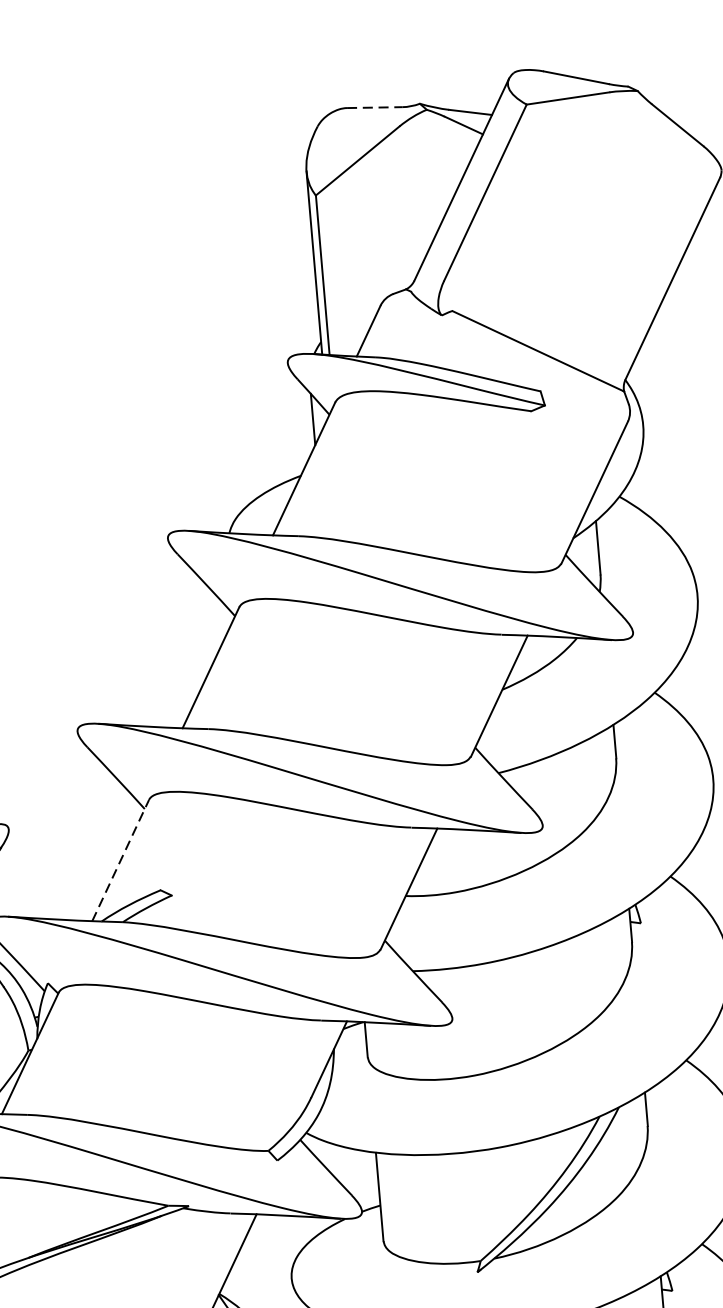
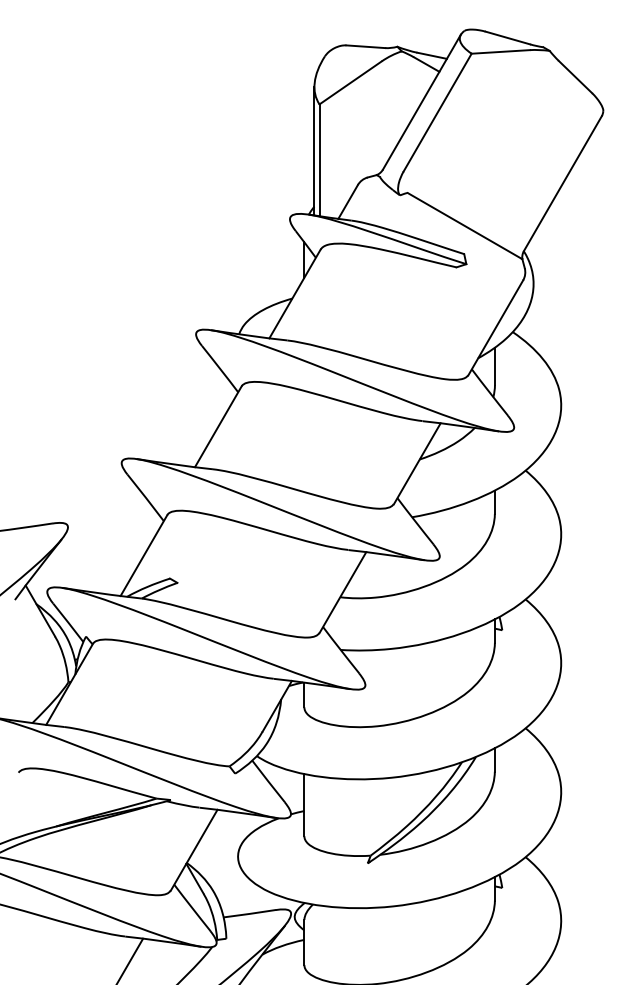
line: (375, 107) -> (366, 46), dashed -> solid
line: (119, 860) -> (143, 555), dashed -> solid

